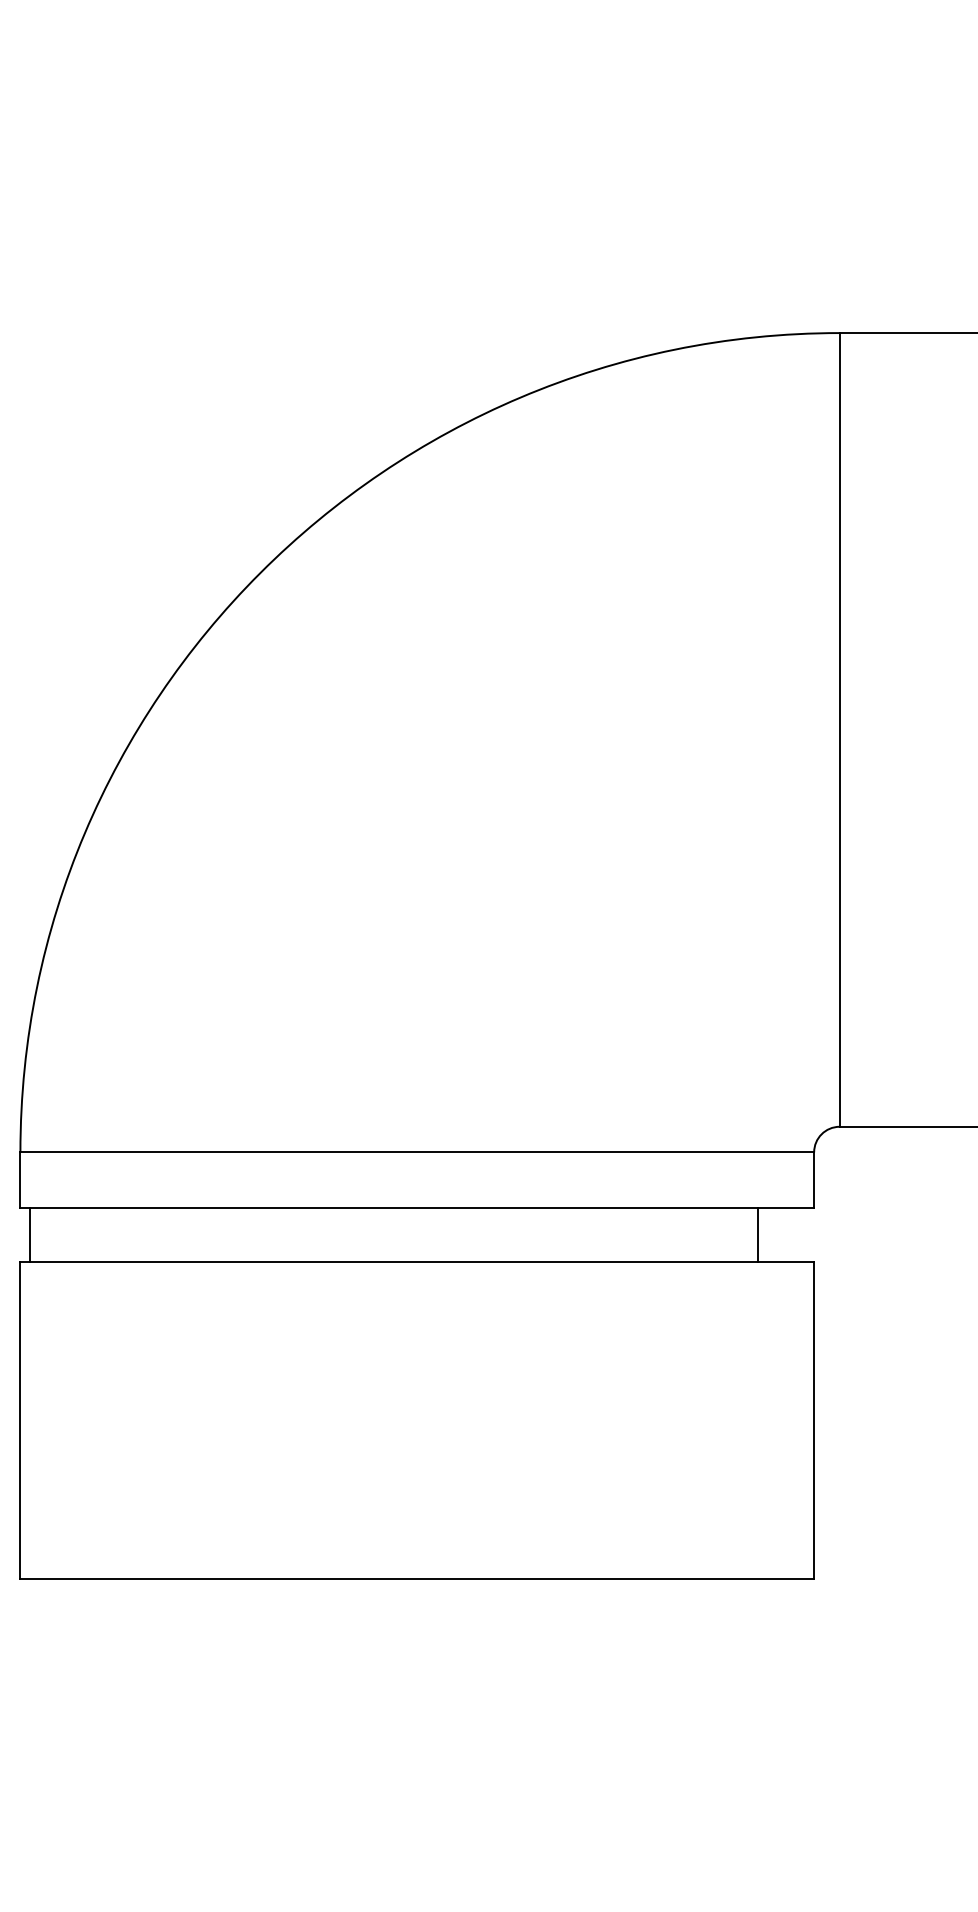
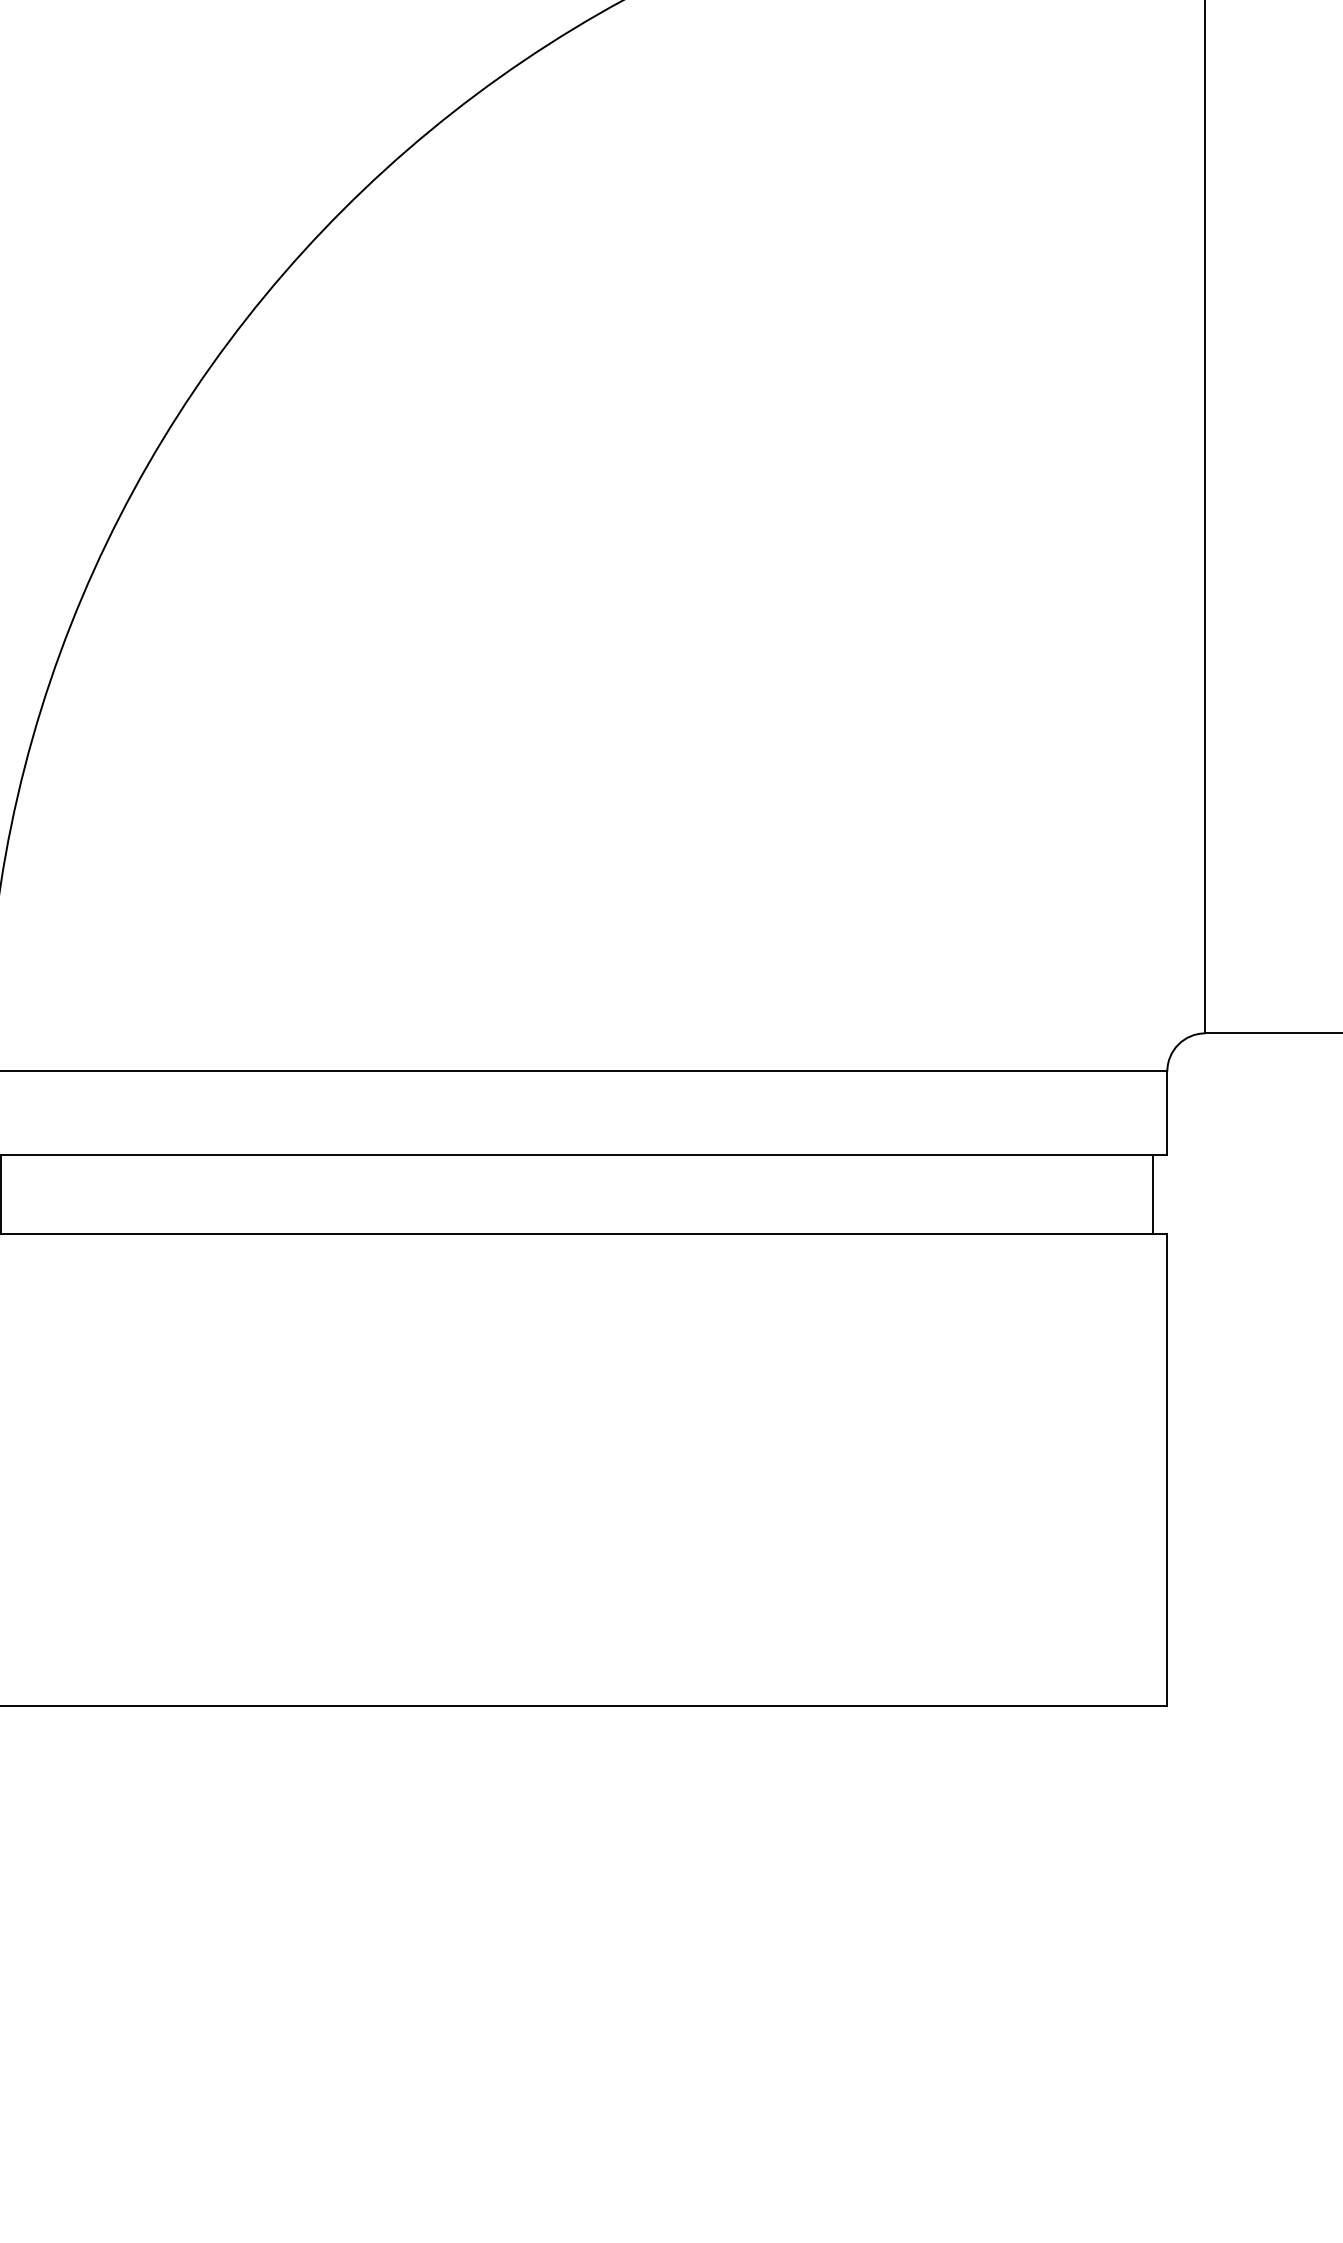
line: (758, 1234) -> (1152, 1193), moved

